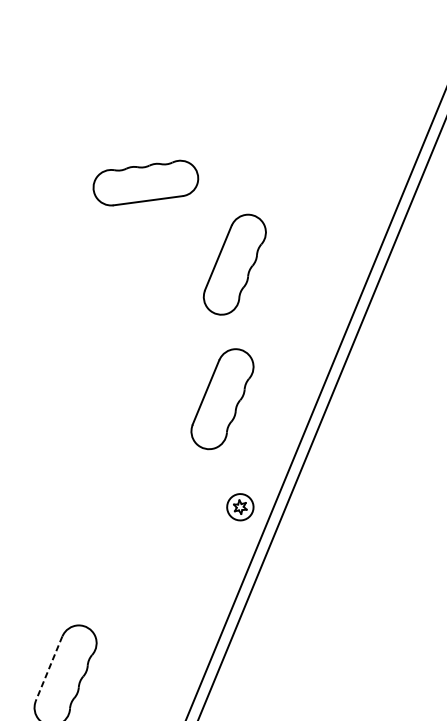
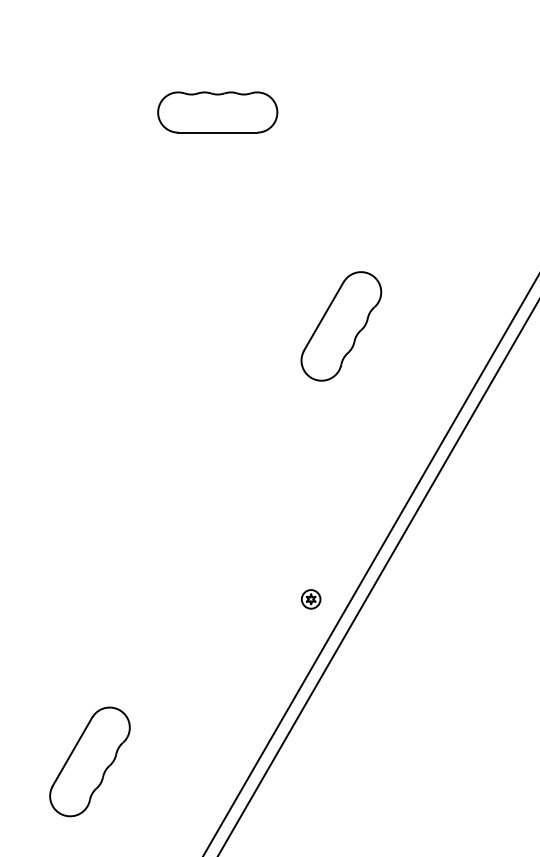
part: (145, 183) -> (217, 112), moved
part: (222, 399) -> (307, 475), removed
part: (239, 507) -> (310, 599), size x0.62
line: (49, 668) -> (72, 751), dashed -> solid

